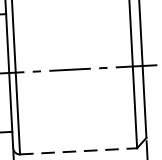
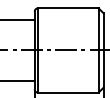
line: (78, 150) -> (68, 92), dashed -> solid

